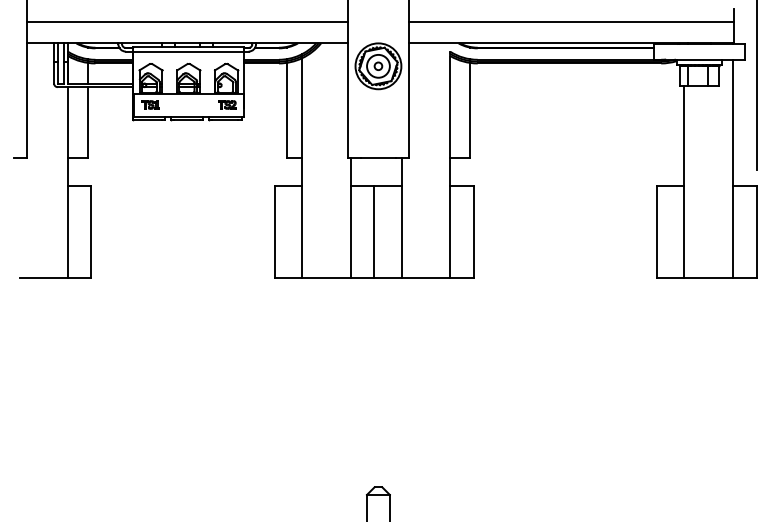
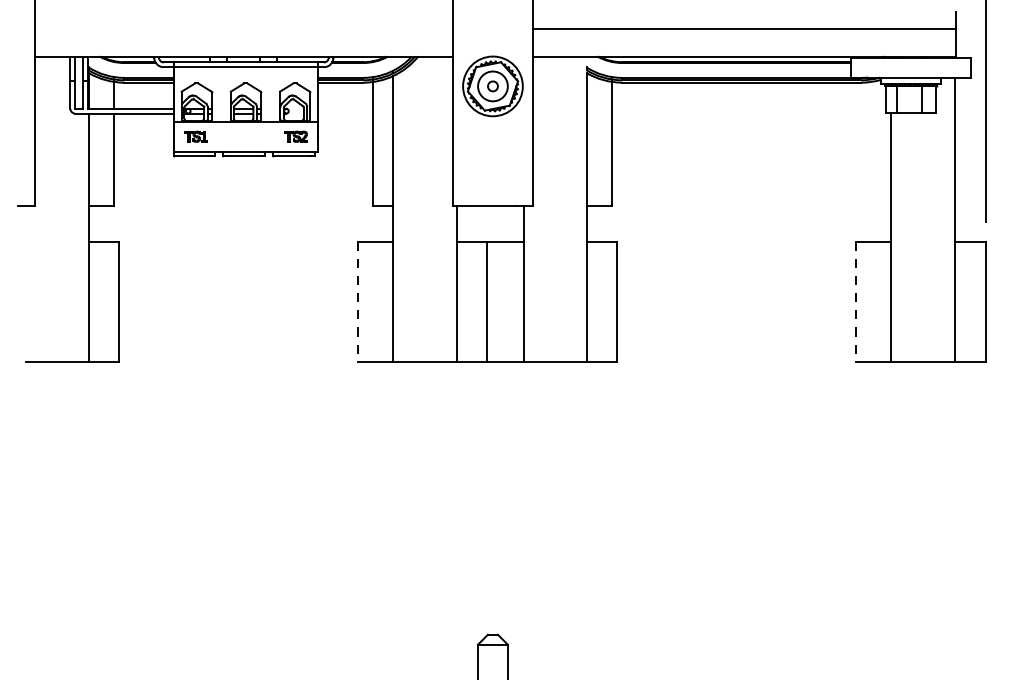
line: (187, 21) -> (244, 28), removed
line: (274, 231) -> (357, 301), solid -> dashed
line: (656, 231) -> (855, 301), solid -> dashed

